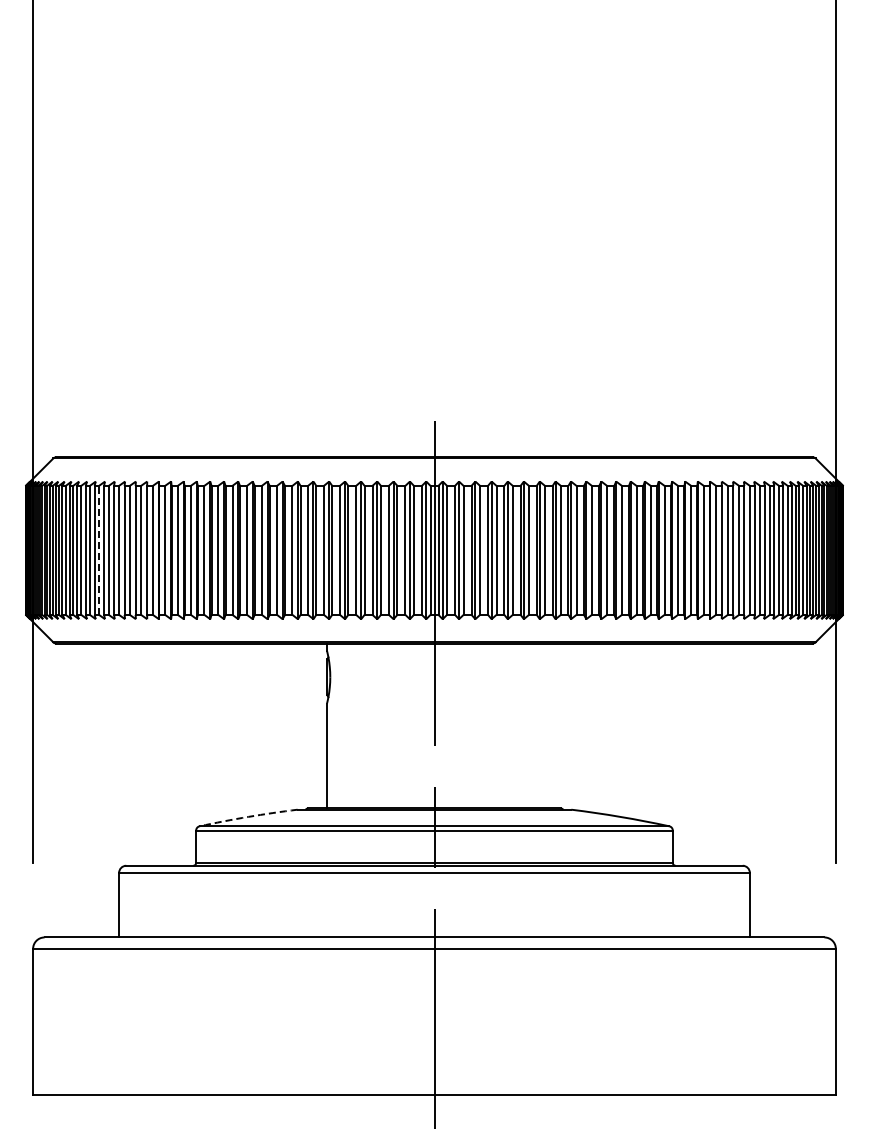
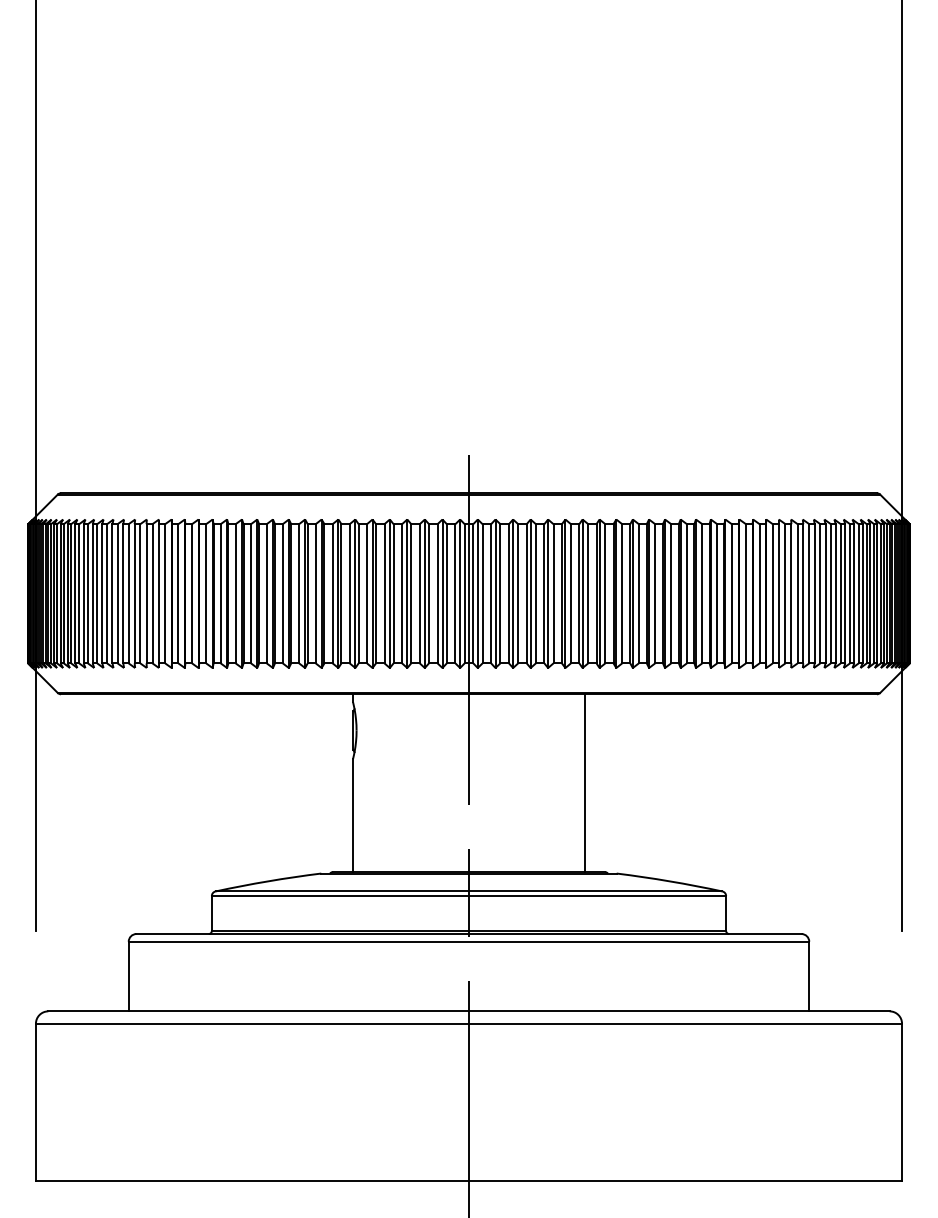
line: (99, 550) -> (107, 593), dashed -> solid
line: (542, 725) -> (585, 782), added
arc: (248, 816) -> (268, 880), dashed -> solid

